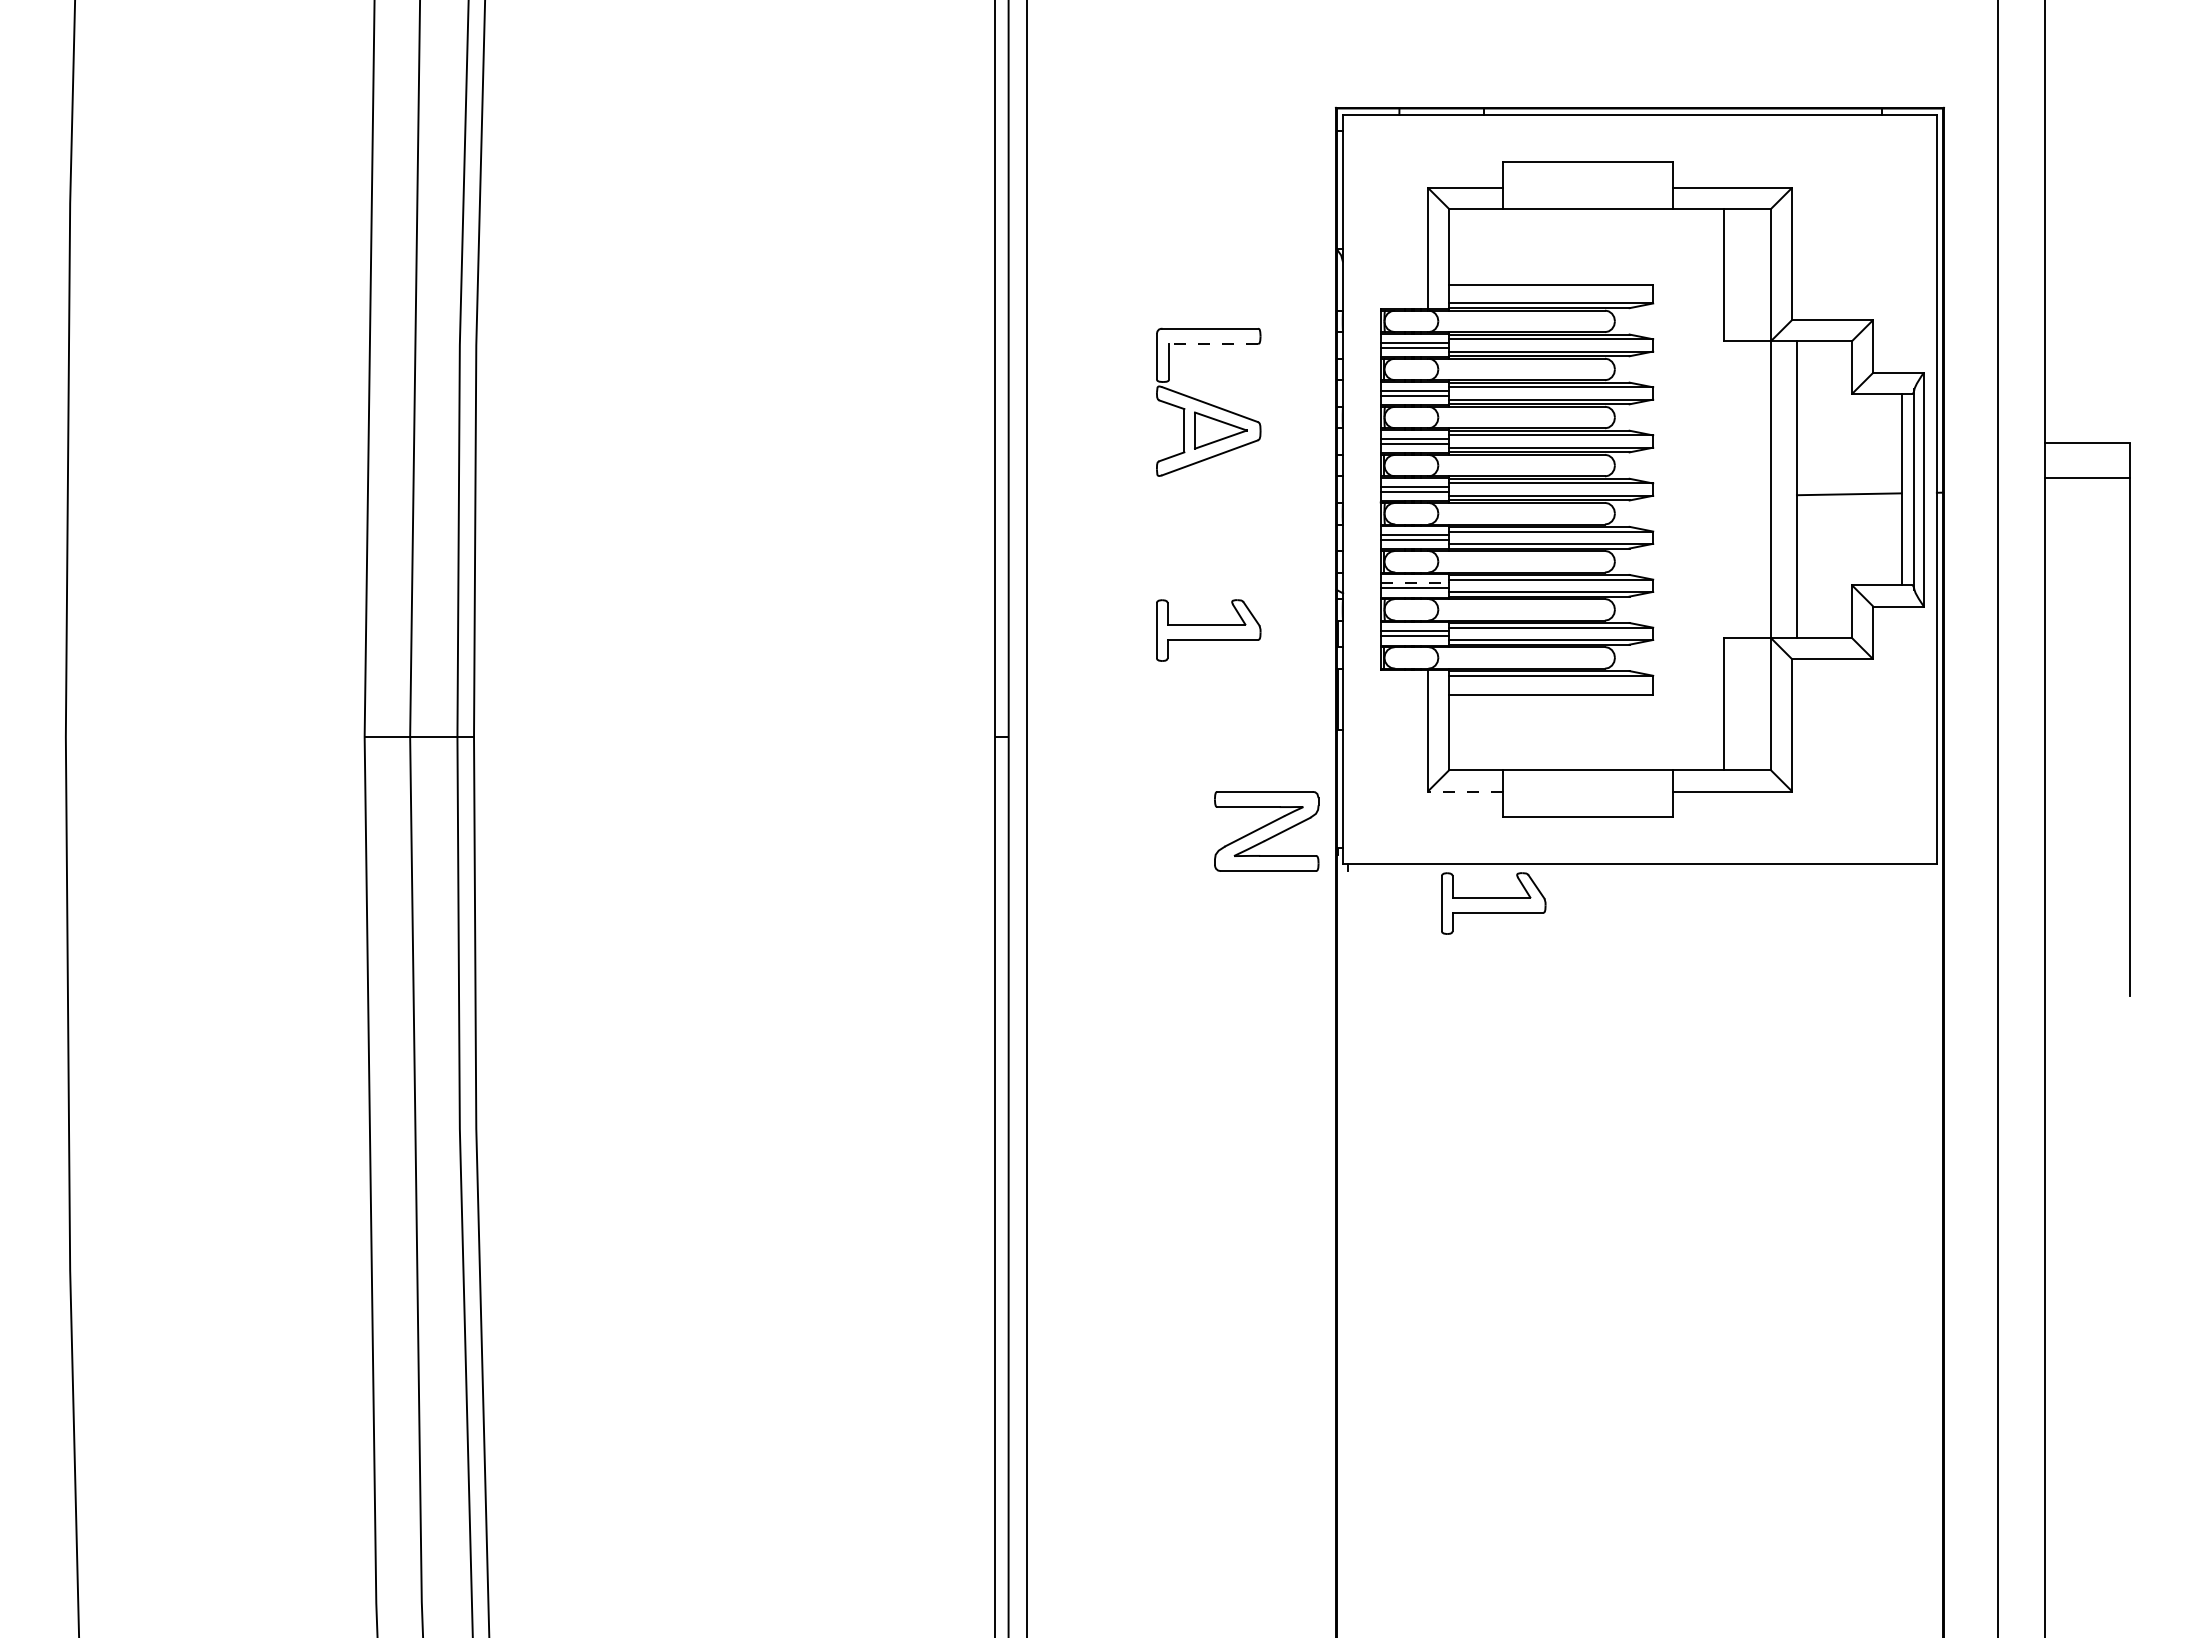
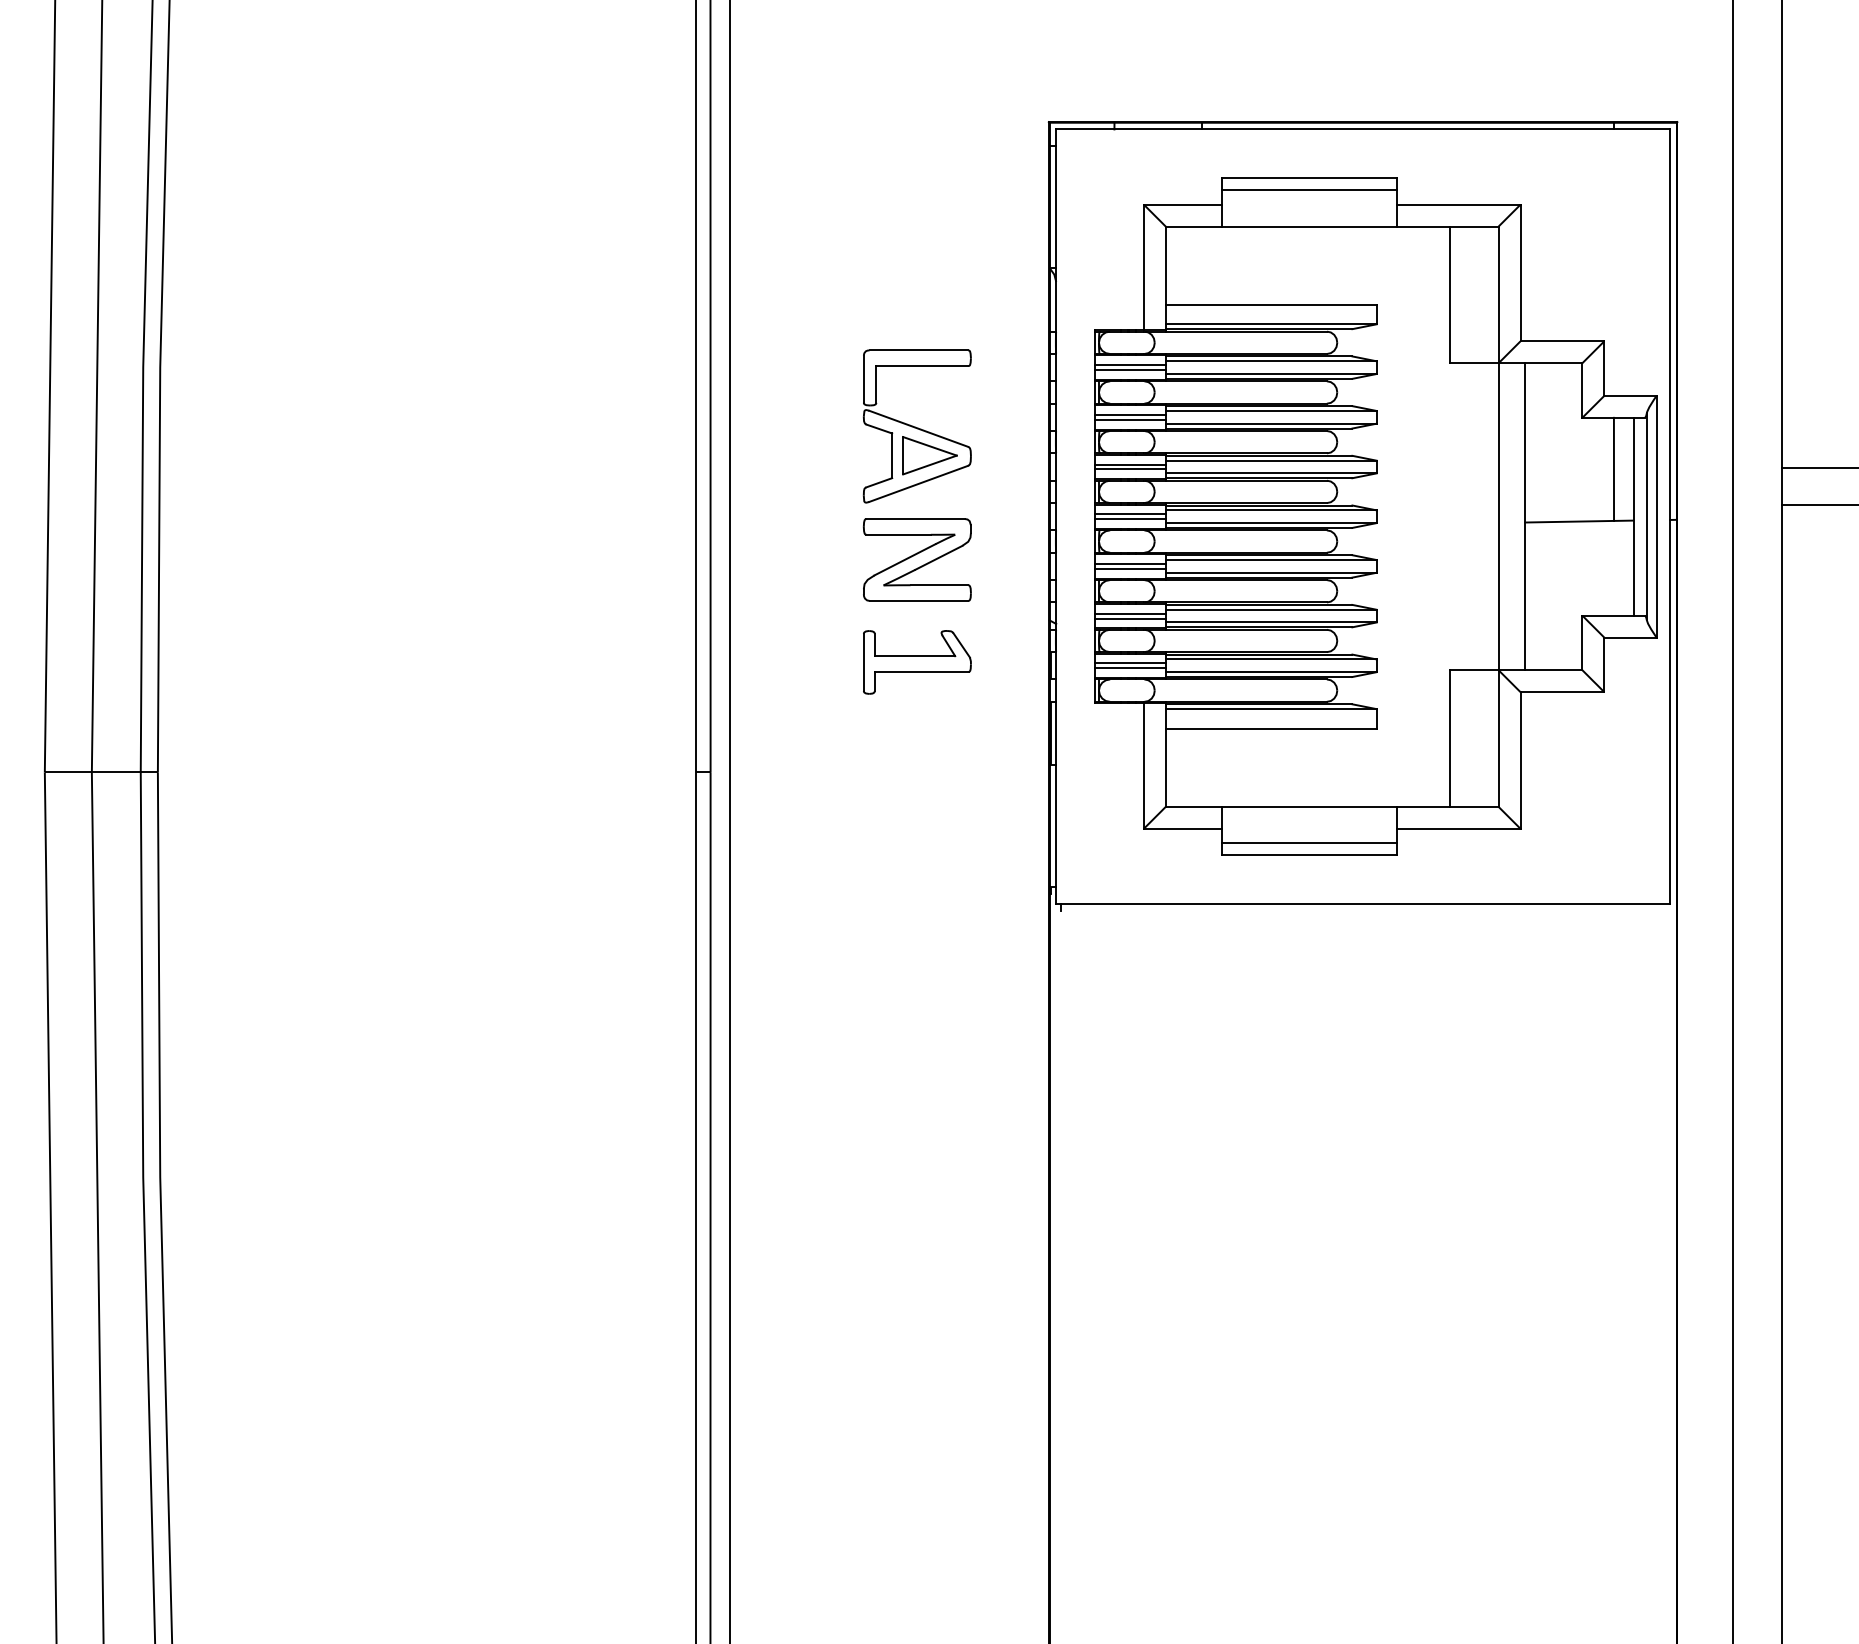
line: (1587, 173) -> (1308, 189), added
line: (1213, 343) -> (922, 365), dashed -> solid
line: (1882, 443) -> (1613, 469), added
line: (1415, 583) -> (1131, 613), dashed -> solid
line: (1465, 791) -> (1182, 828), dashed -> solid
line: (1587, 805) -> (1308, 843), added
part: (1266, 831) -> (917, 560), moved
part: (1493, 903) -> (1211, 944), removed

